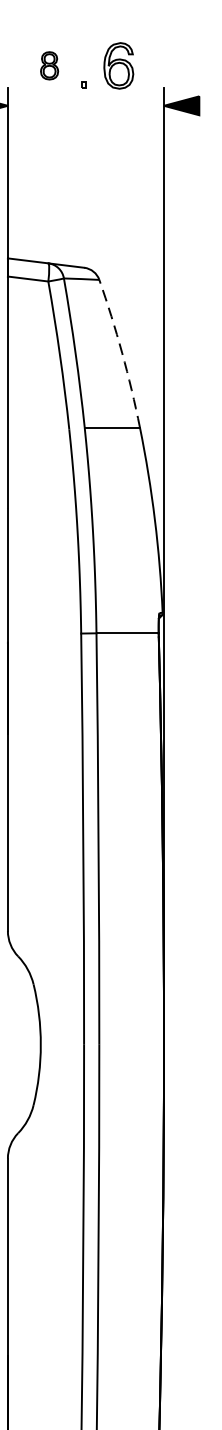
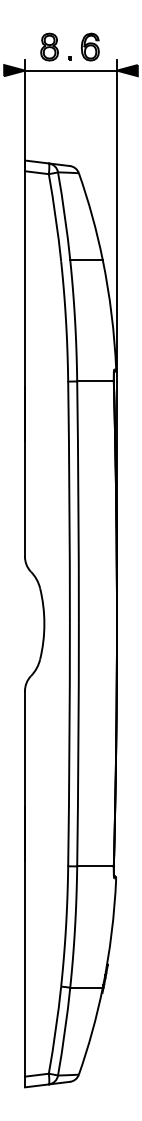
part: (49, 64) -> (49, 46), size x1.67
line: (85, 105) -> (70, 70), added
arc: (122, 353) -> (92, 216), dashed -> solid

